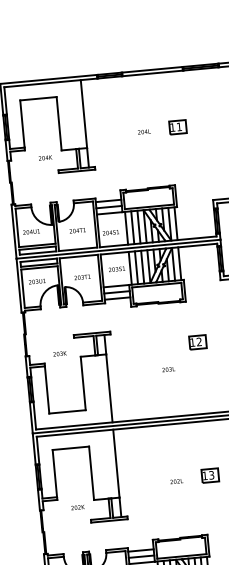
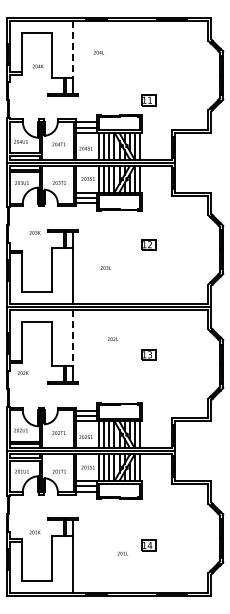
line: (83, 114) -> (72, 49), solid -> dashed
part: (177, 127) -> (148, 100), moved
text: (143, 131) -> (98, 52), moved
text: (44, 158) -> (37, 66), moved
text: (59, 353) -> (34, 232), moved
text: (168, 368) -> (105, 267), moved
line: (115, 464) -> (72, 338), solid -> dashed
text: (176, 480) -> (112, 338), moved
text: (77, 506) -> (22, 372), moved

